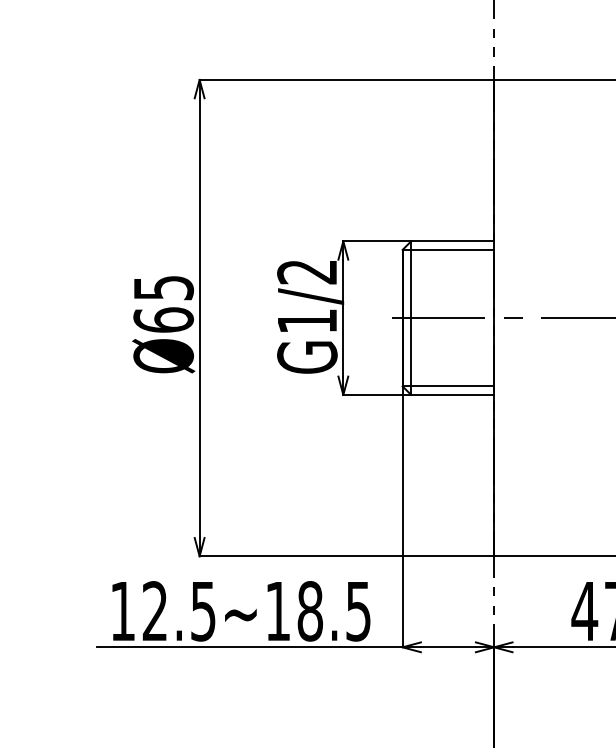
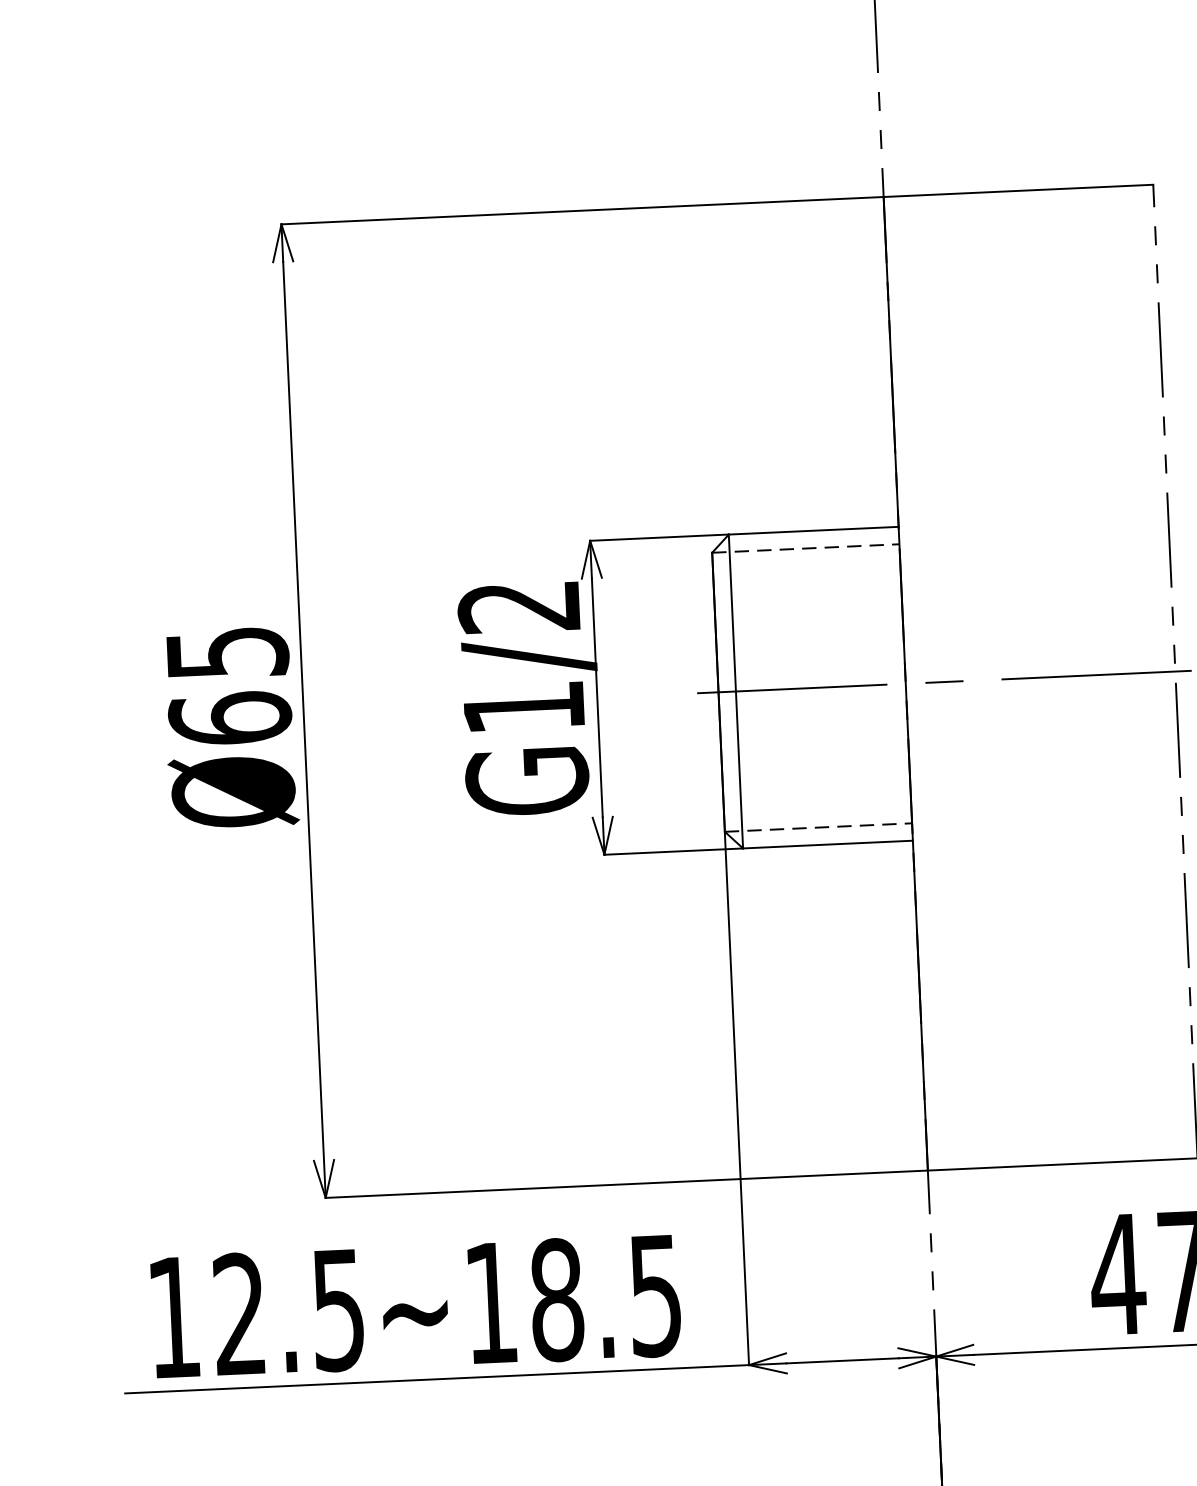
line: (448, 249) -> (805, 547), solid -> dashed
line: (448, 386) -> (818, 827), solid -> dashed

